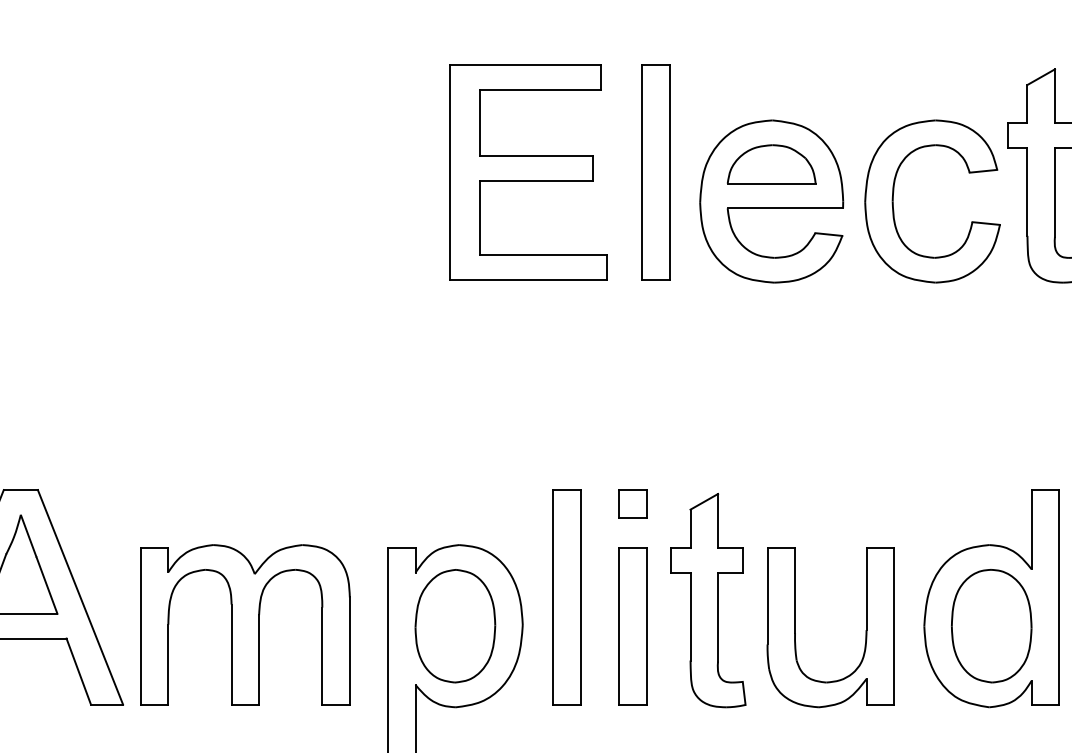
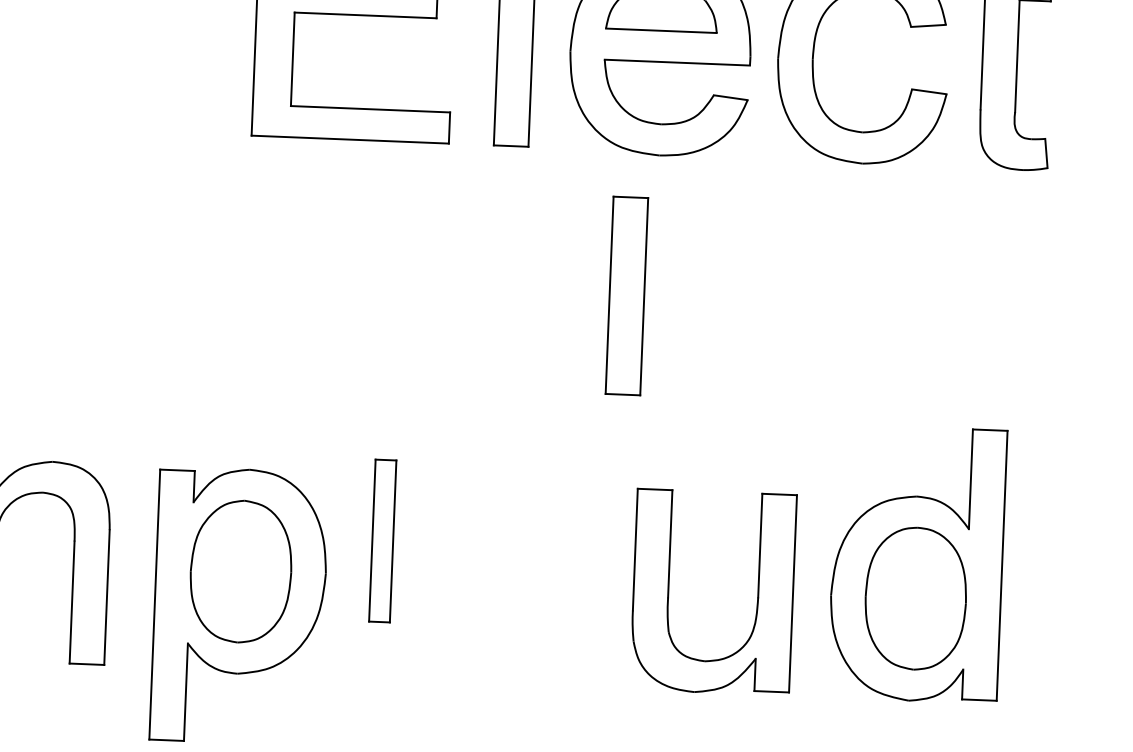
part: (632, 503) -> (470, 426), removed
part: (566, 597) -> (382, 541), size x0.6
part: (708, 600) -> (560, 552), removed
part: (632, 626) -> (626, 296), moved

